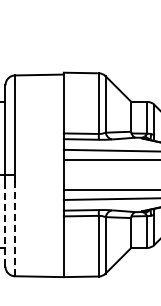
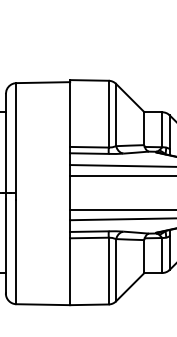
line: (5, 223) -> (5, 246), dashed -> solid
line: (15, 229) -> (16, 252), dashed -> solid

